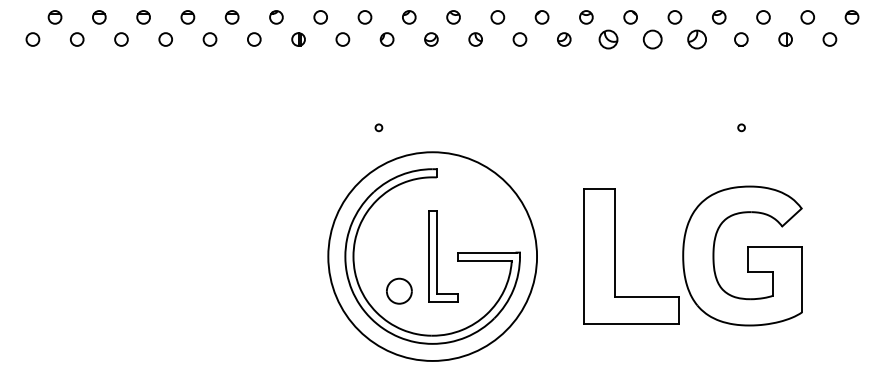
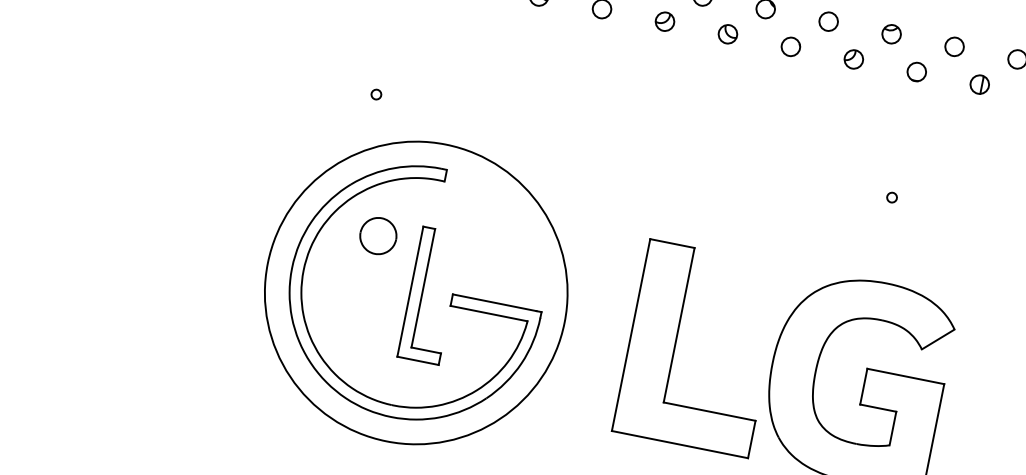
part: (608, 39) -> (727, 34), size x0.71
part: (652, 39) -> (790, 46), size x0.71
part: (696, 39) -> (853, 59), size x0.71
part: (399, 290) -> (378, 235), moved

